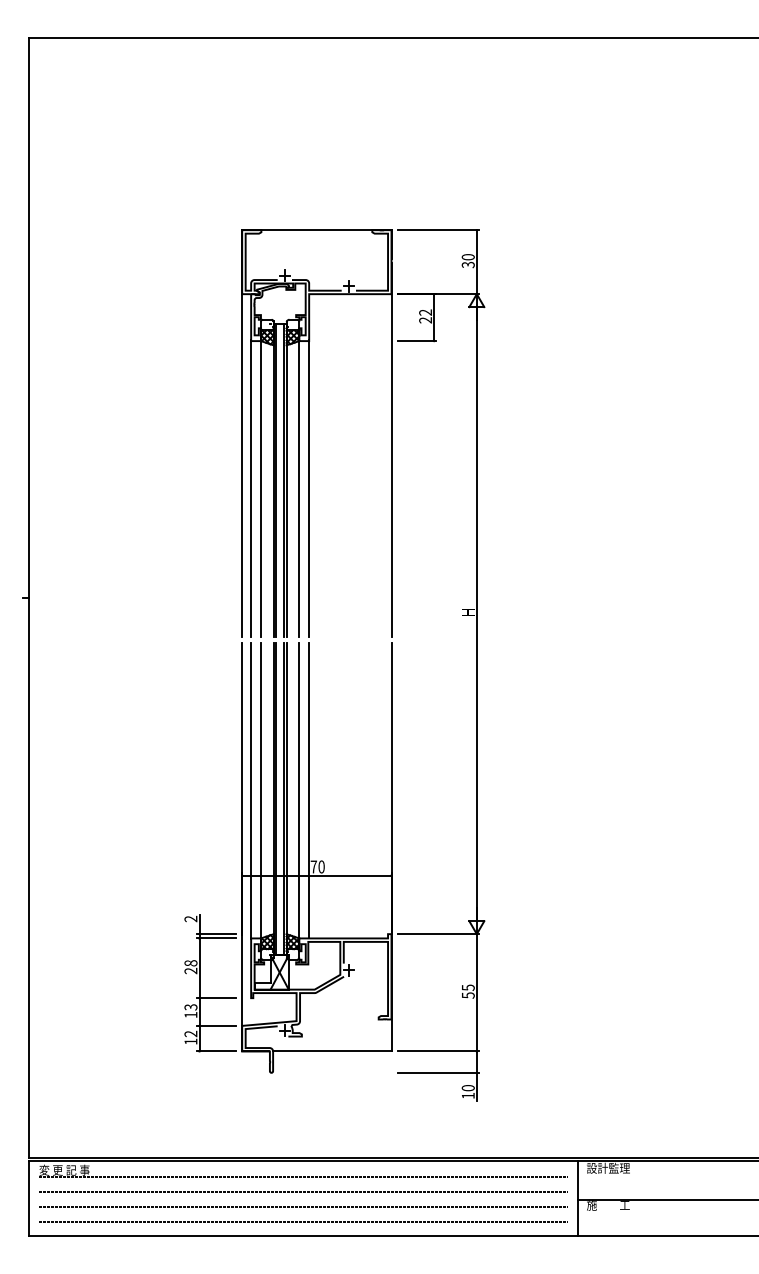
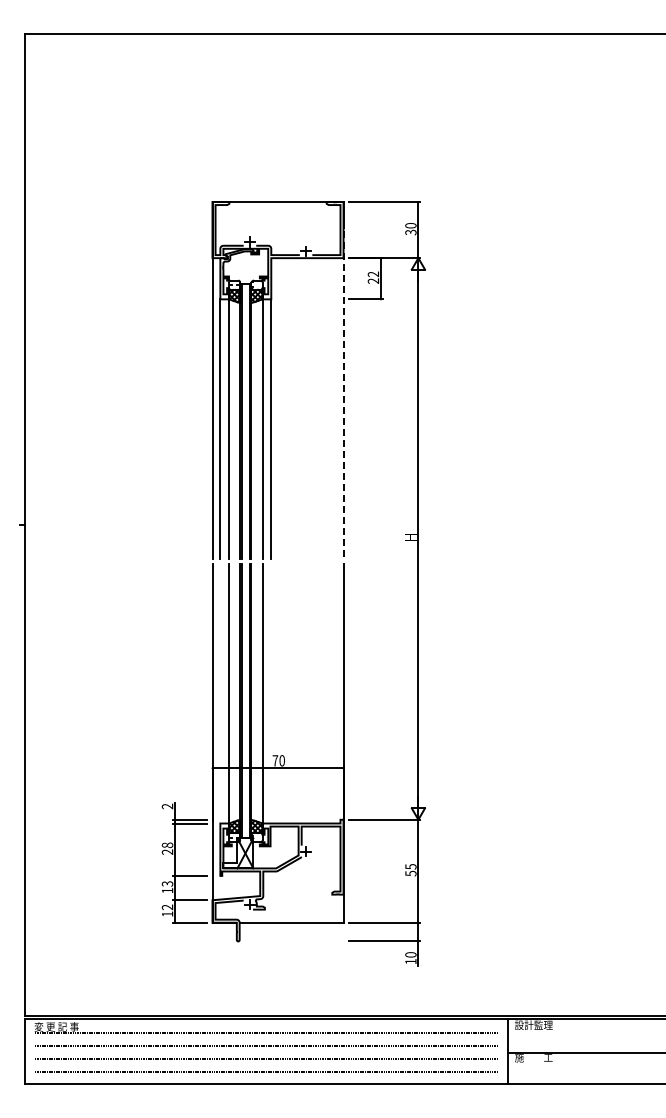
line: (391, 449) -> (343, 394), solid -> dashed
line: (309, 790) -> (271, 693), removed
line: (251, 791) -> (220, 694), removed

